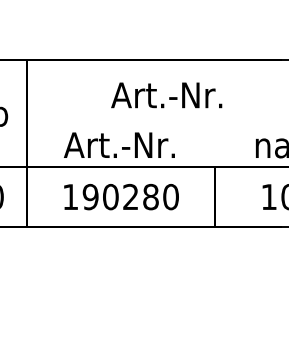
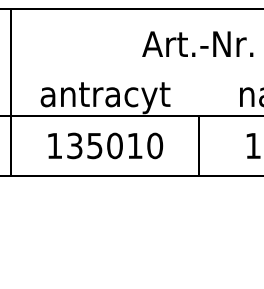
text: (166, 95) -> (197, 44), moved
text: (121, 148) -> (105, 97), Art.-Nr. -> antracyt
text: (120, 196) -> (104, 145), 190280 -> 135010

